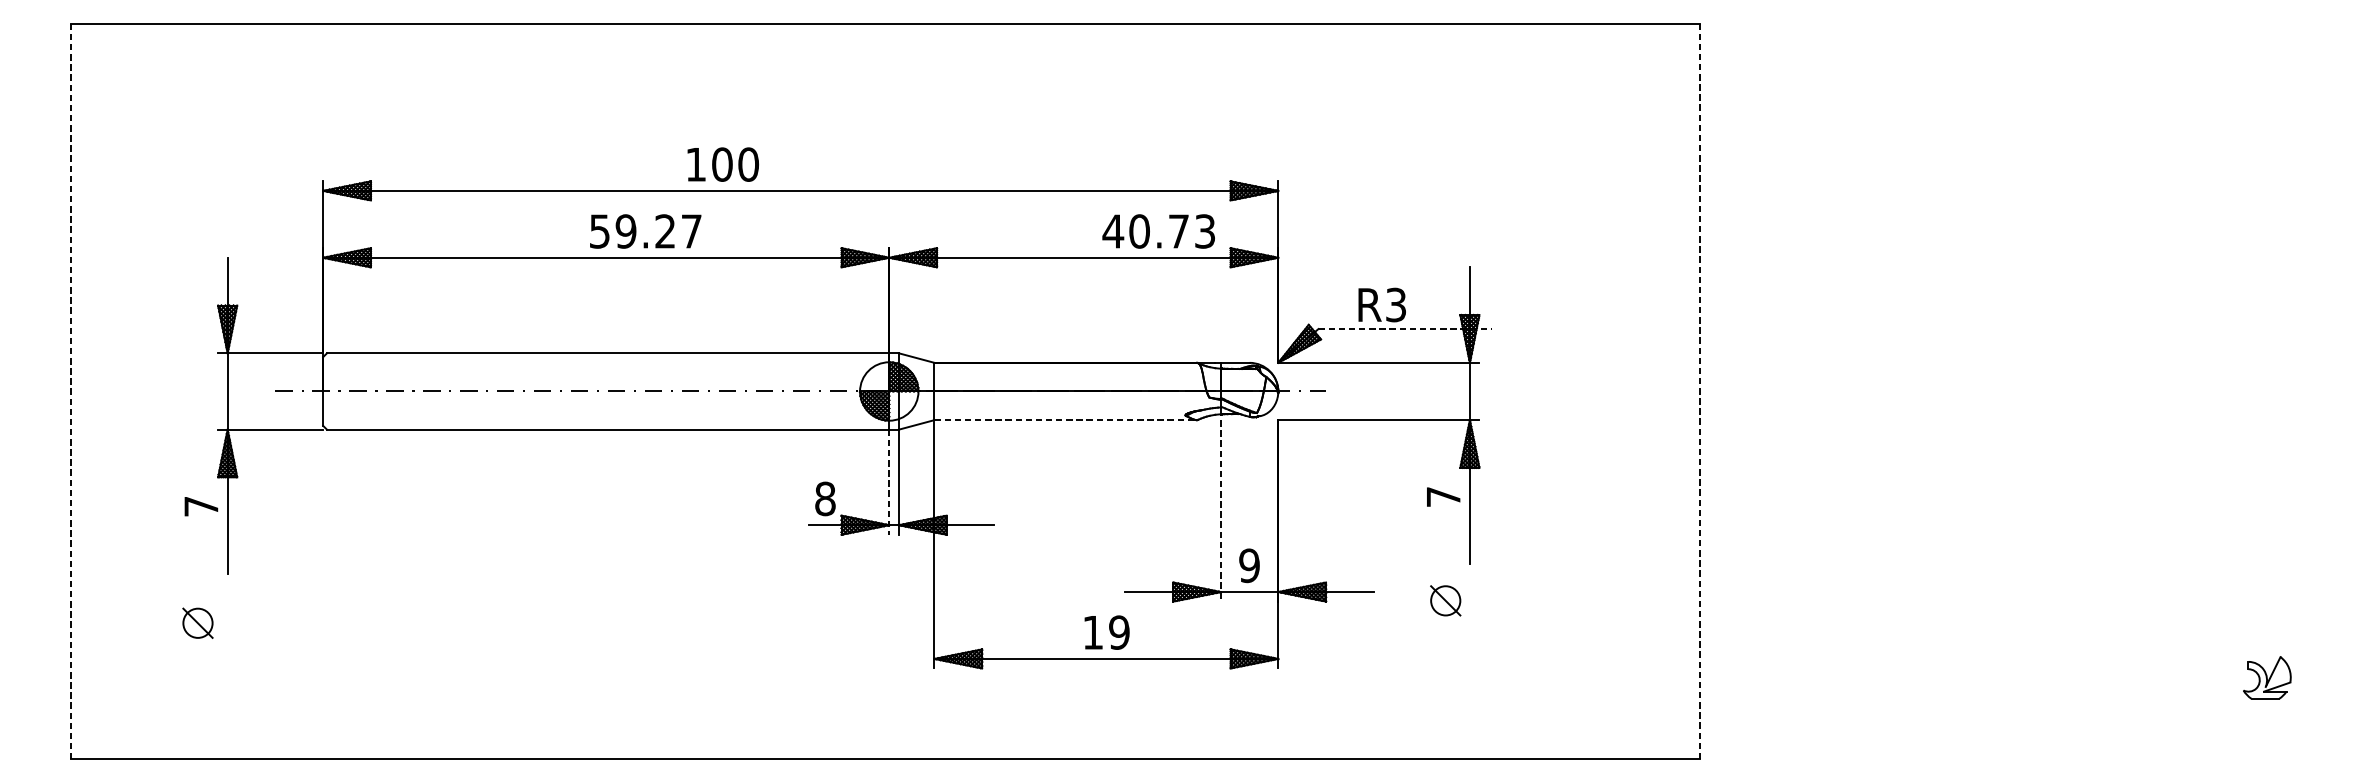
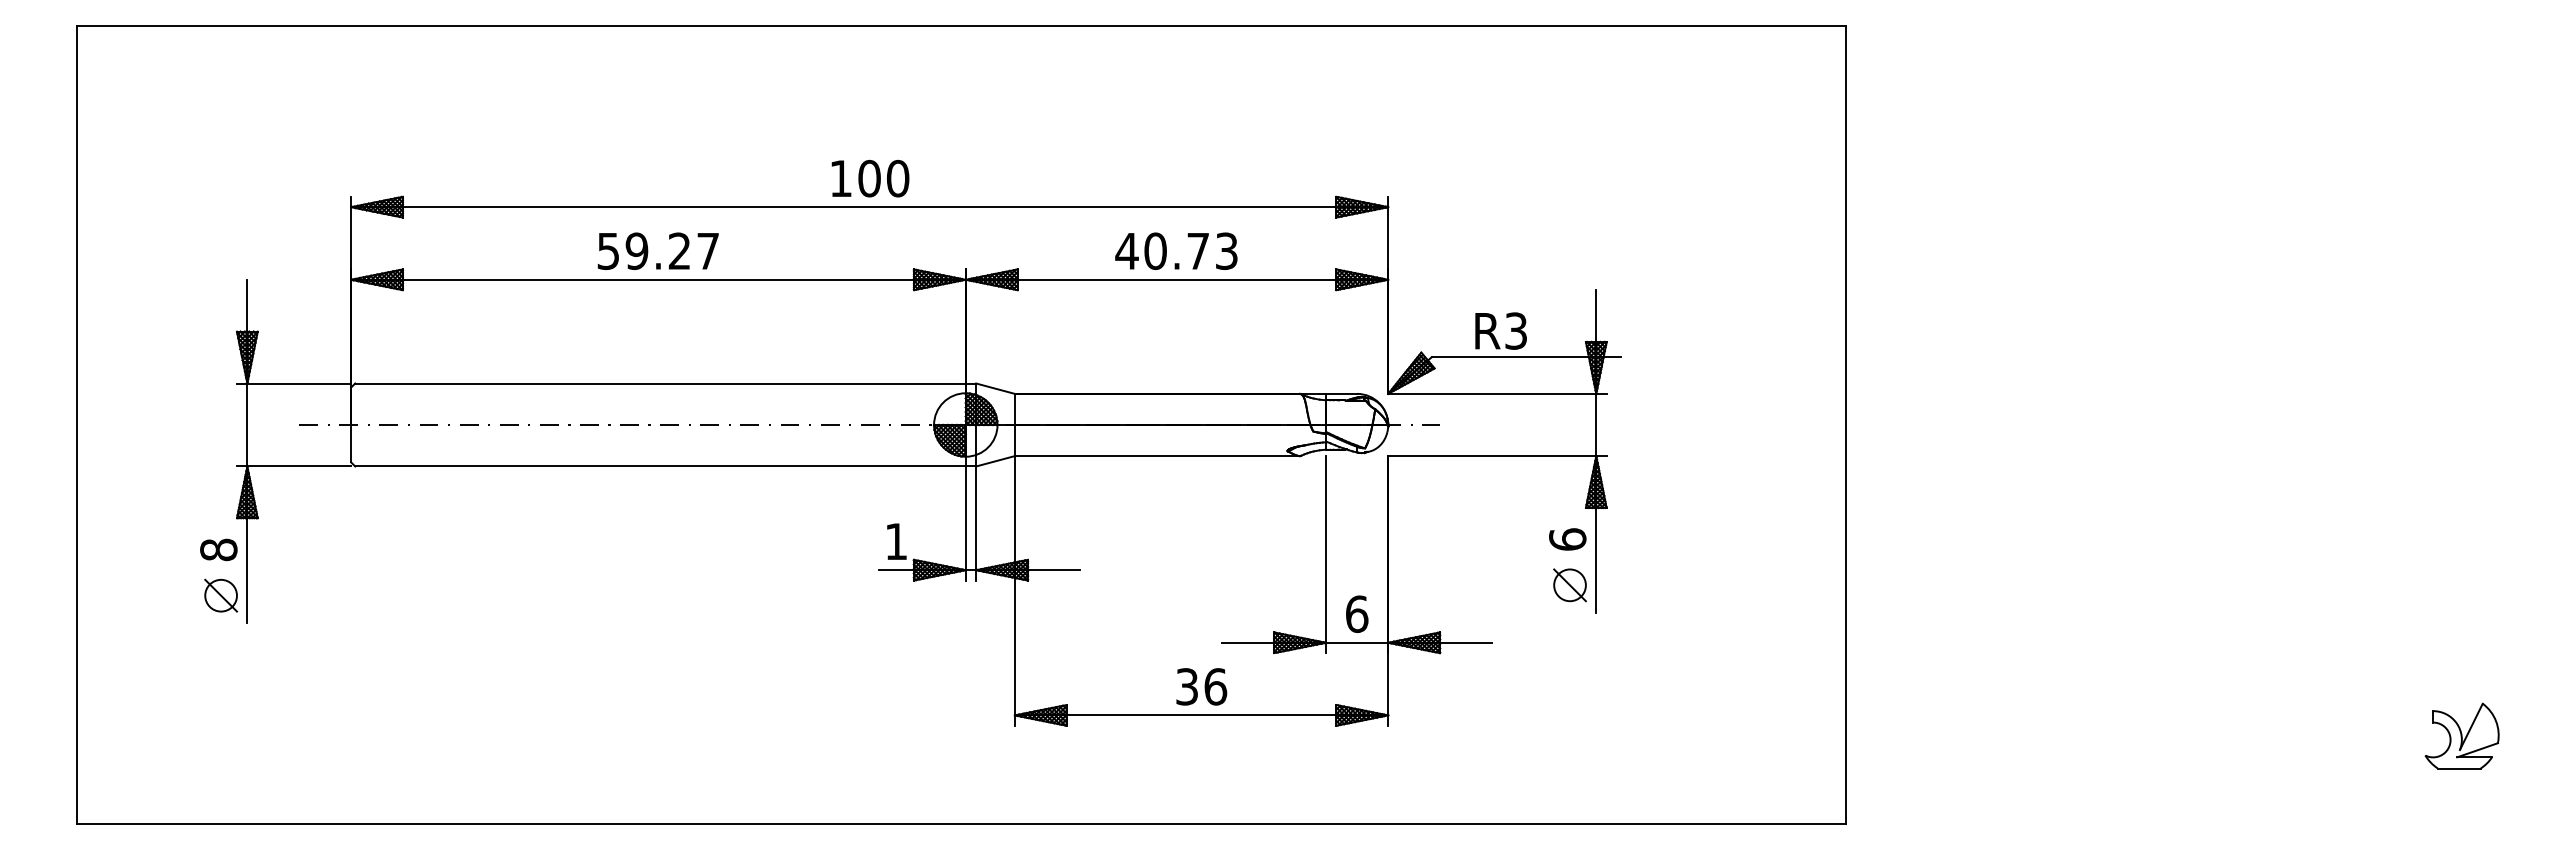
text: (723, 164) -> (870, 178), moved
text: (644, 230) -> (657, 250), moved
text: (1158, 230) -> (1176, 250), moved
line: (1405, 329) -> (1526, 357), dashed -> solid
line: (71, 391) -> (77, 425), dashed -> solid
line: (1699, 391) -> (1845, 424), dashed -> solid
line: (1065, 420) -> (1157, 456), dashed -> solid
line: (889, 483) -> (965, 524), dashed -> solid
text: (1443, 496) -> (1567, 539), 7 -> 6
text: (825, 498) -> (896, 541), 8 -> 1
text: (201, 506) -> (218, 549), 7 -> 8
line: (1221, 510) -> (1326, 554), dashed -> solid
text: (1249, 566) -> (1356, 614), 9 -> 6
part: (1445, 601) -> (1569, 585), moved
part: (198, 623) -> (221, 595), moved
text: (1106, 632) -> (1201, 686), 19 -> 36
part: (2266, 677) -> (2461, 735), size x1.43

